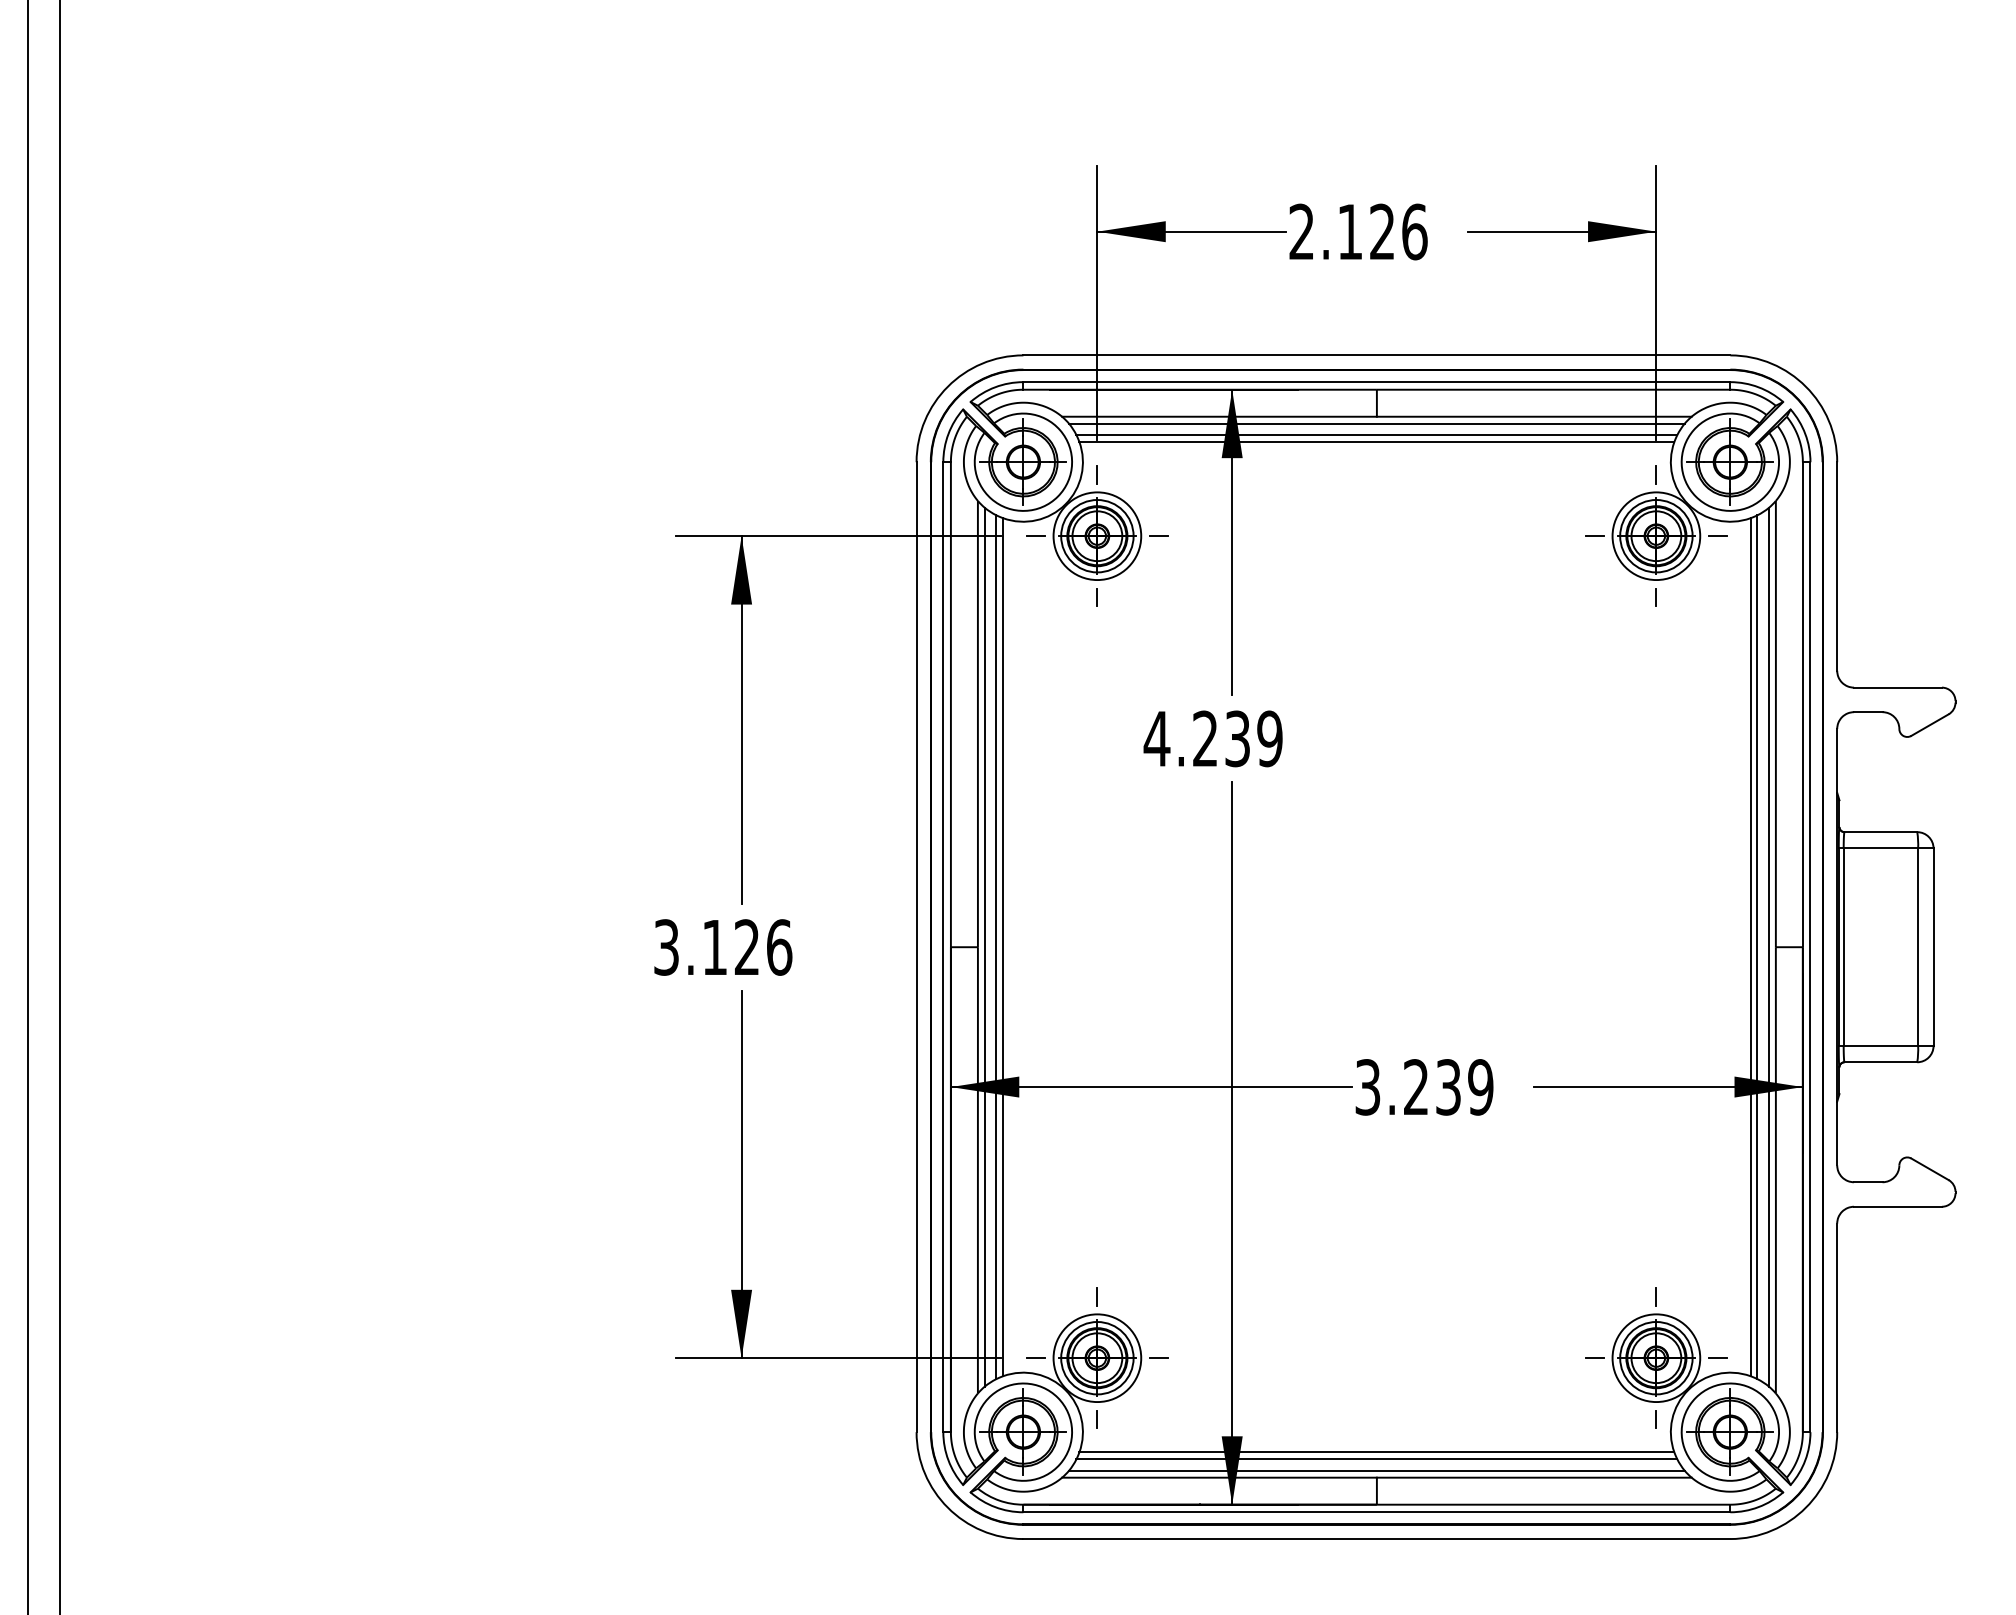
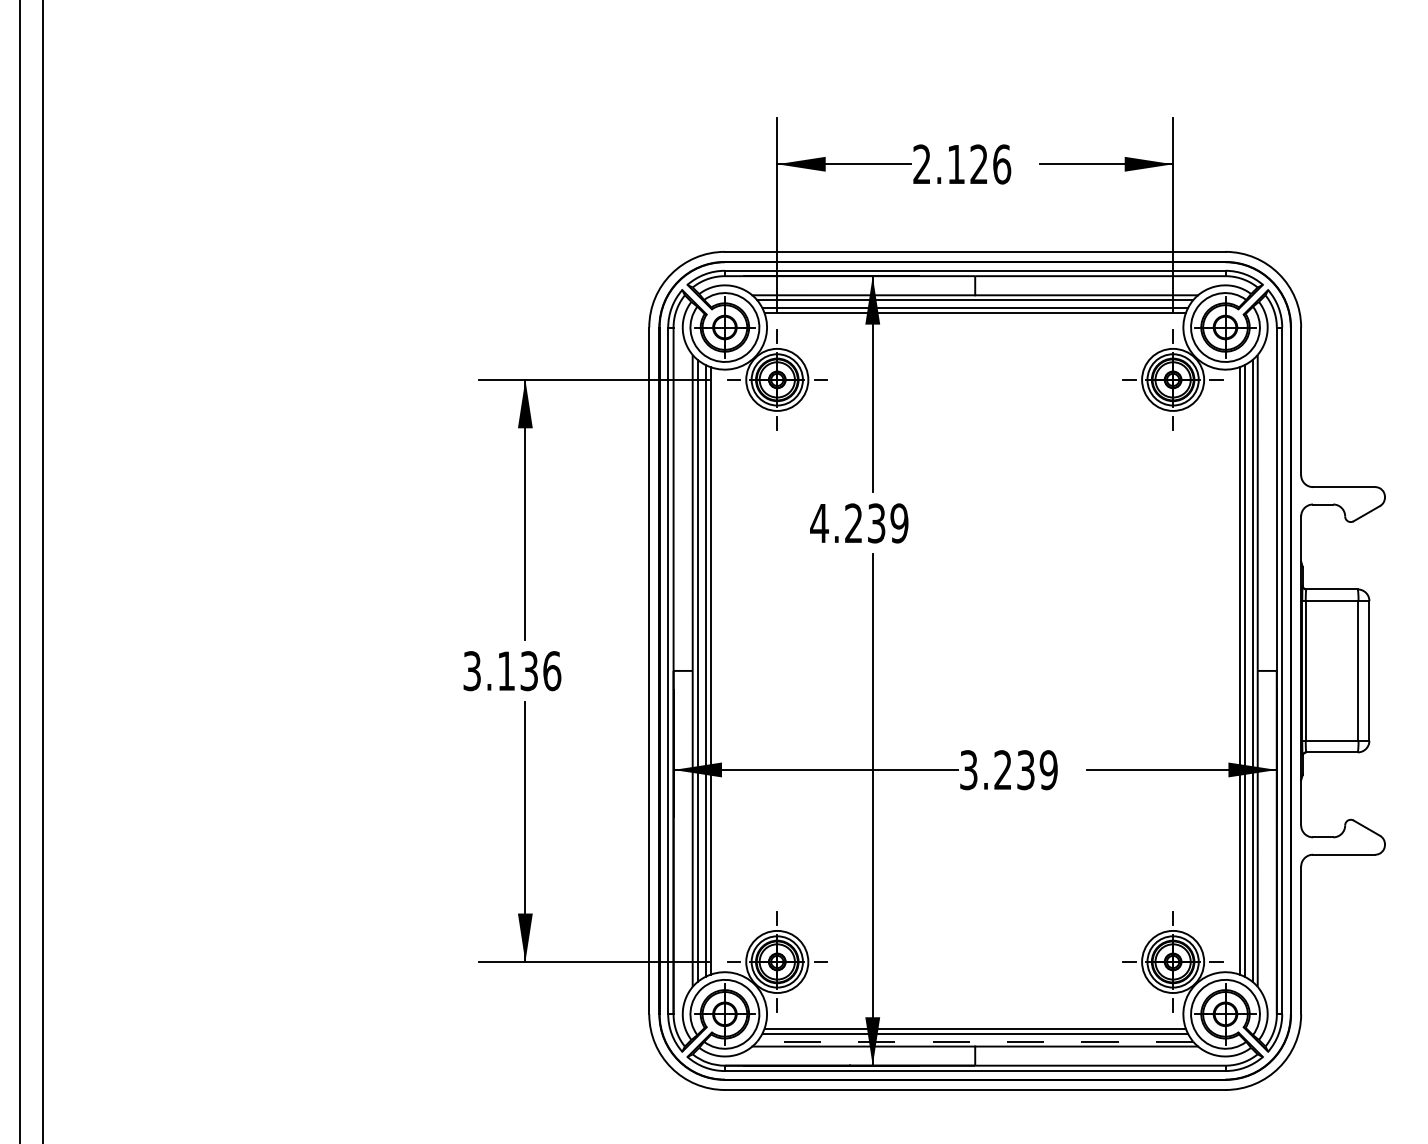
text: (746, 947) -> (528, 671), 3.126 -> 3.136
line: (1376, 1470) -> (974, 1041), solid -> dashed

